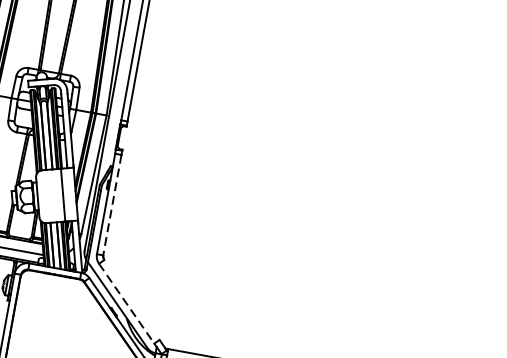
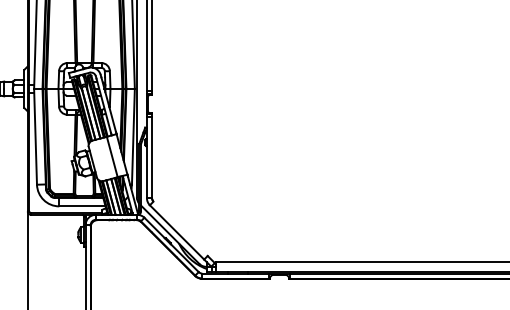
line: (111, 205) -> (151, 158), dashed -> solid
line: (127, 303) -> (177, 232), dashed -> solid

